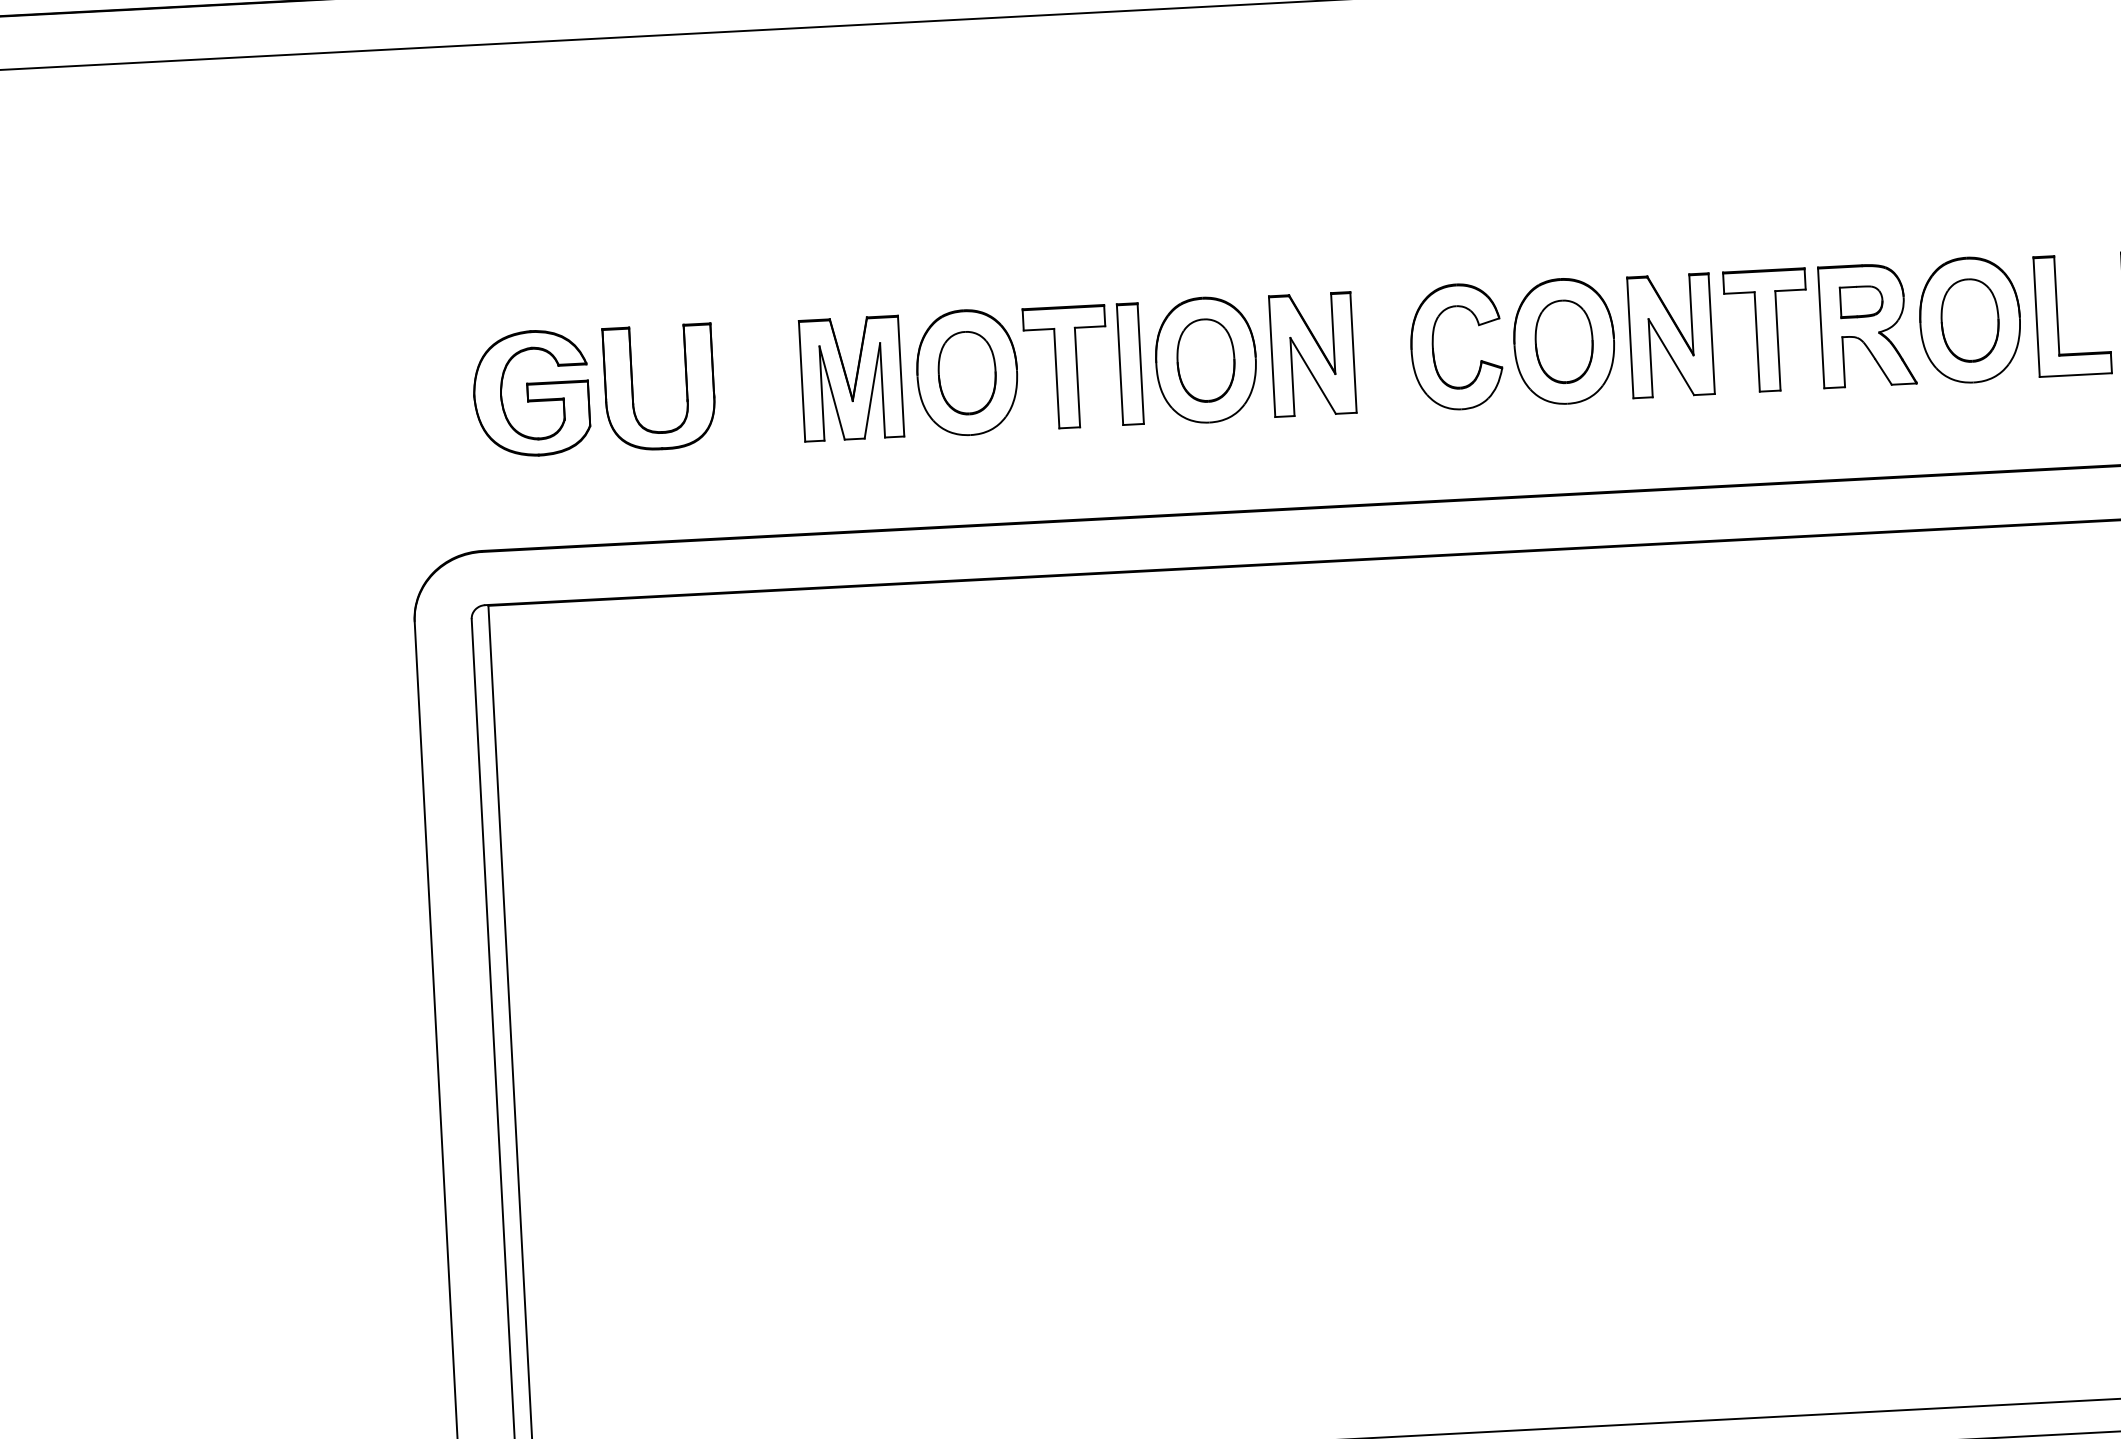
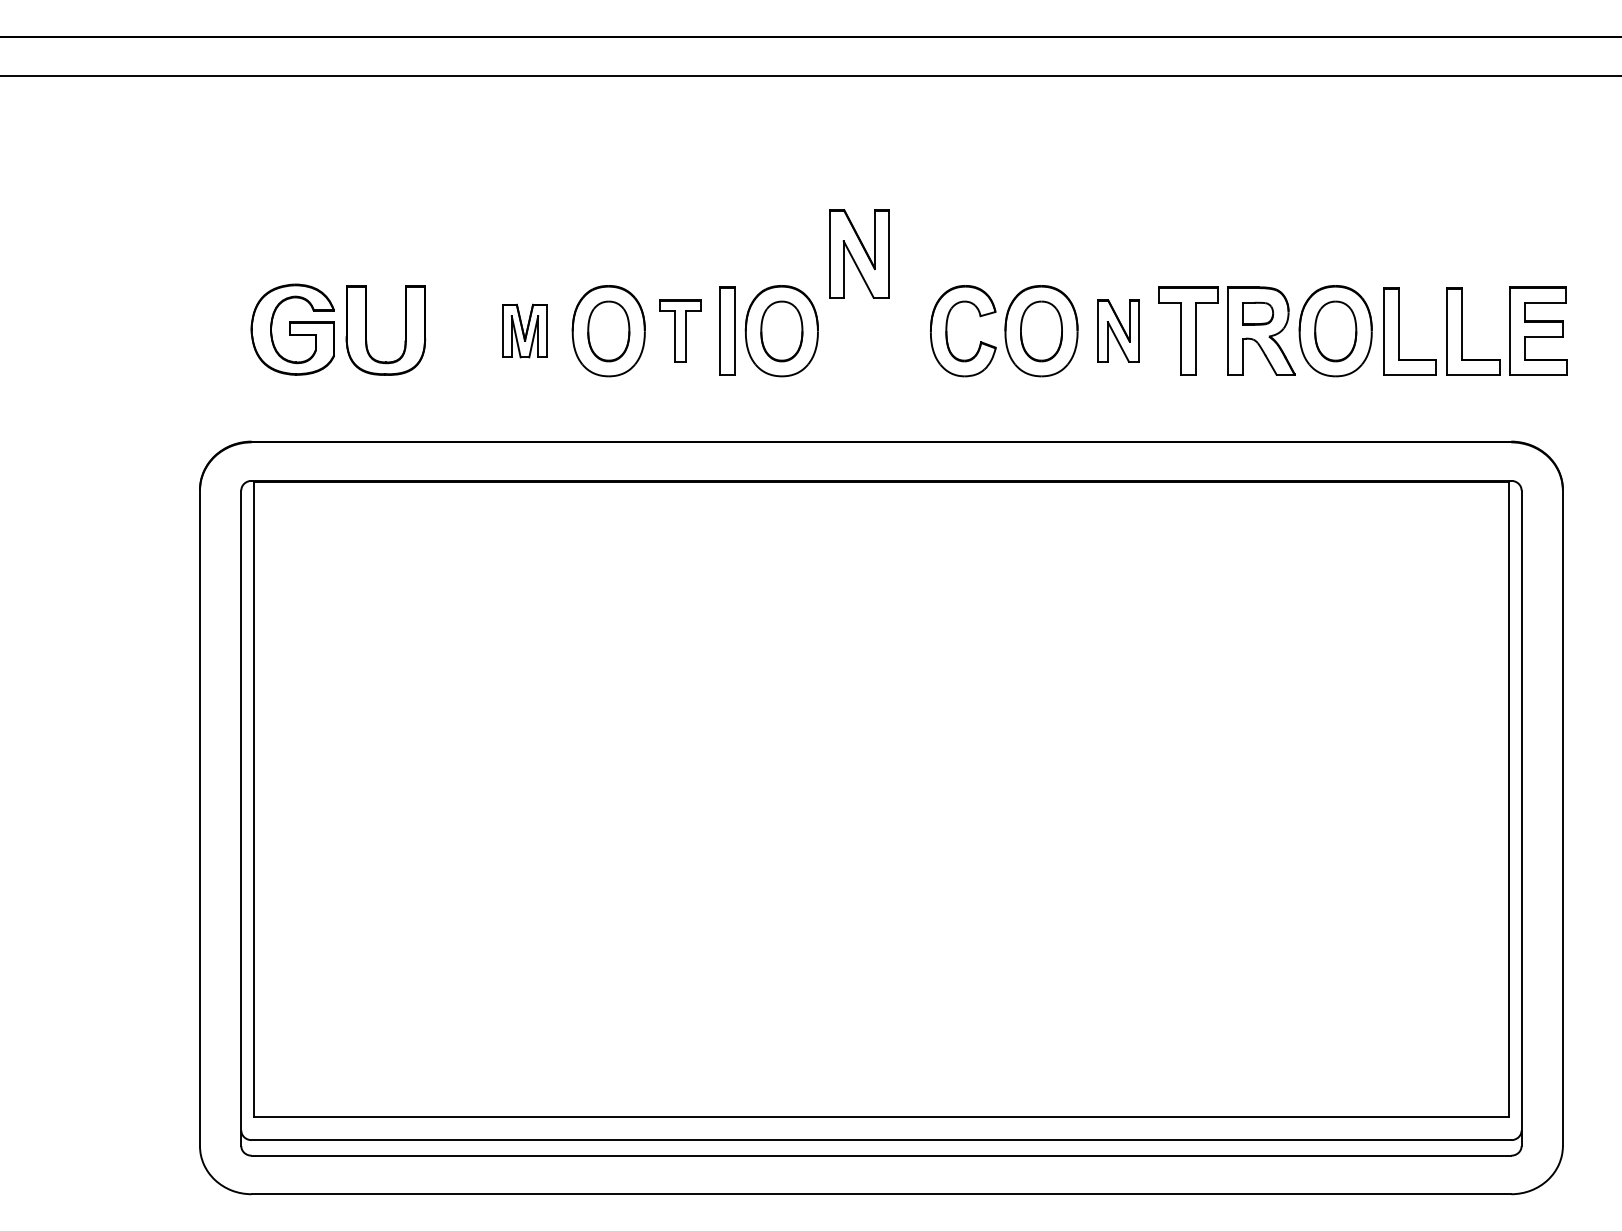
part: (1670, 334) -> (1118, 330), size x0.7
part: (1313, 353) -> (859, 253), moved
part: (1066, 366) -> (680, 330), size x0.7
part: (850, 377) -> (524, 330), size x0.6

